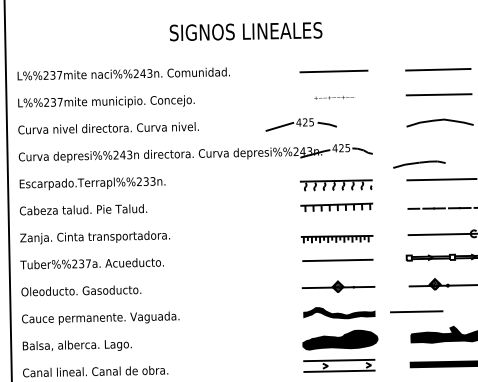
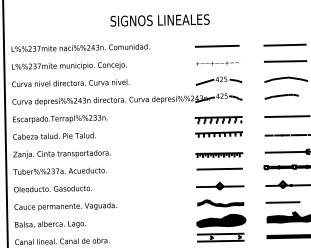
part: (334, 97) -> (217, 63), size x1.67
part: (300, 124) -> (218, 80), moved
curve: (419, 164) -> (281, 96), moved
line: (415, 311) -> (282, 202), moved

